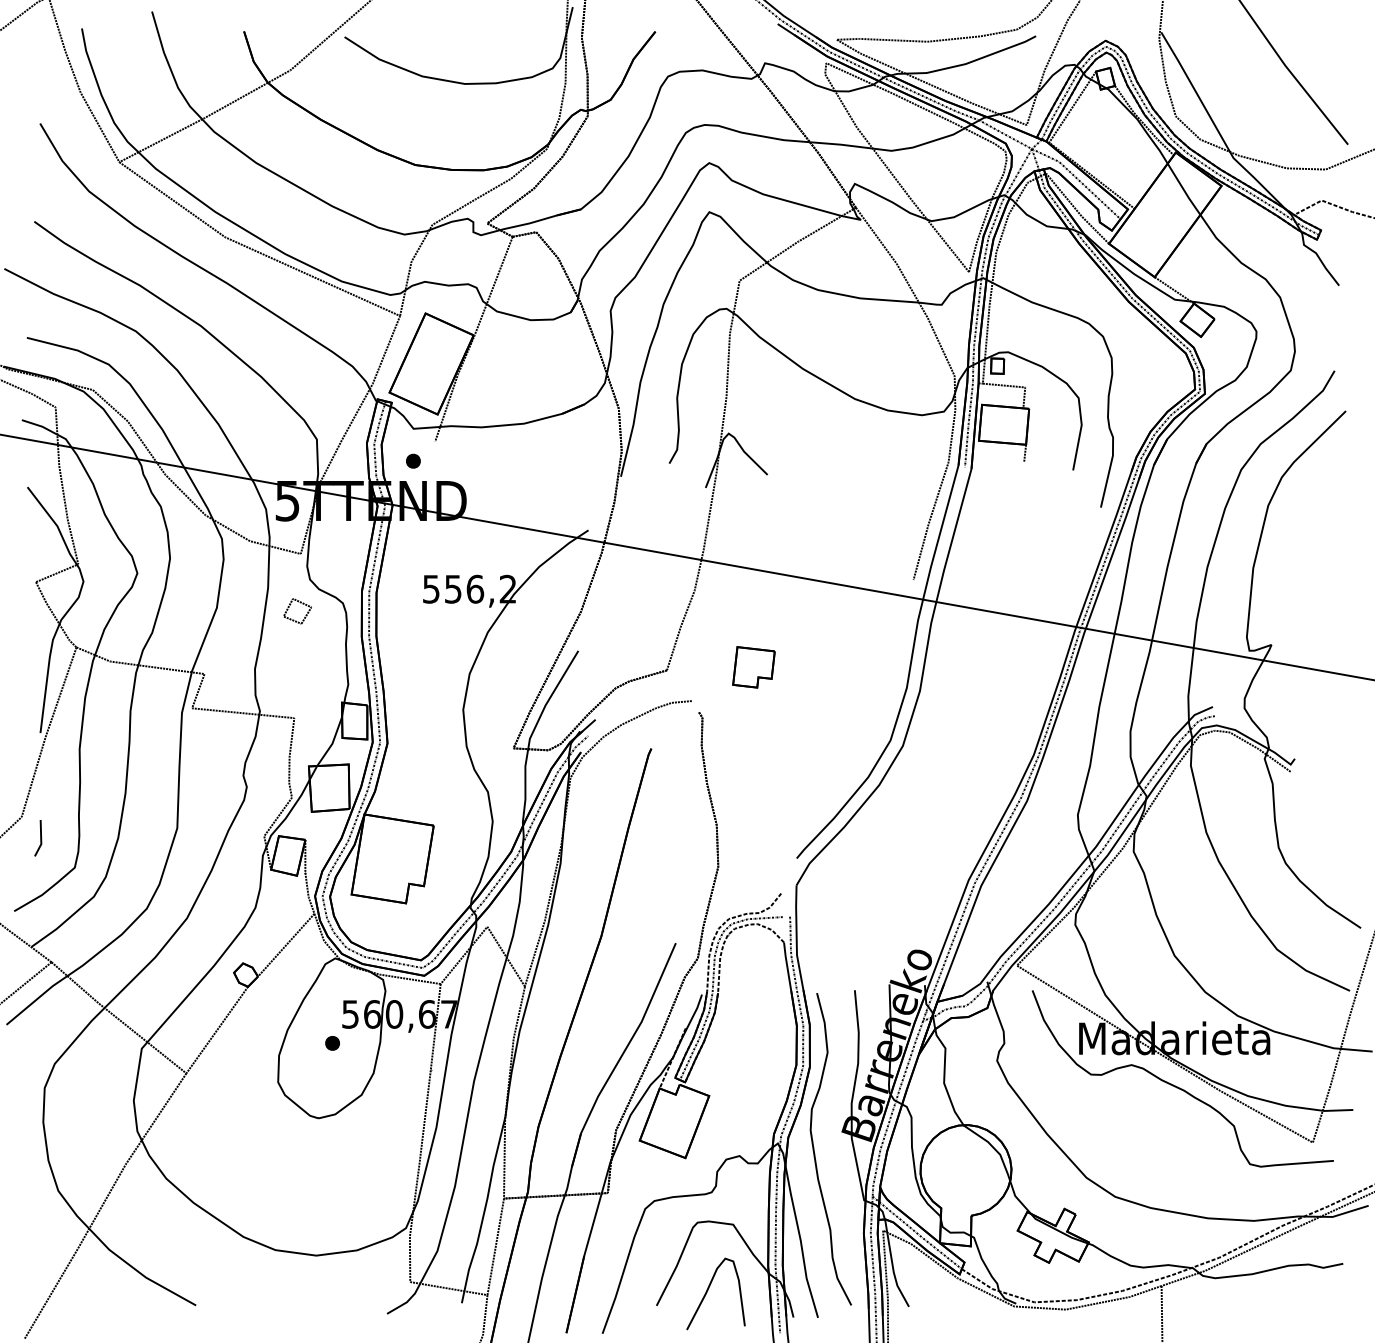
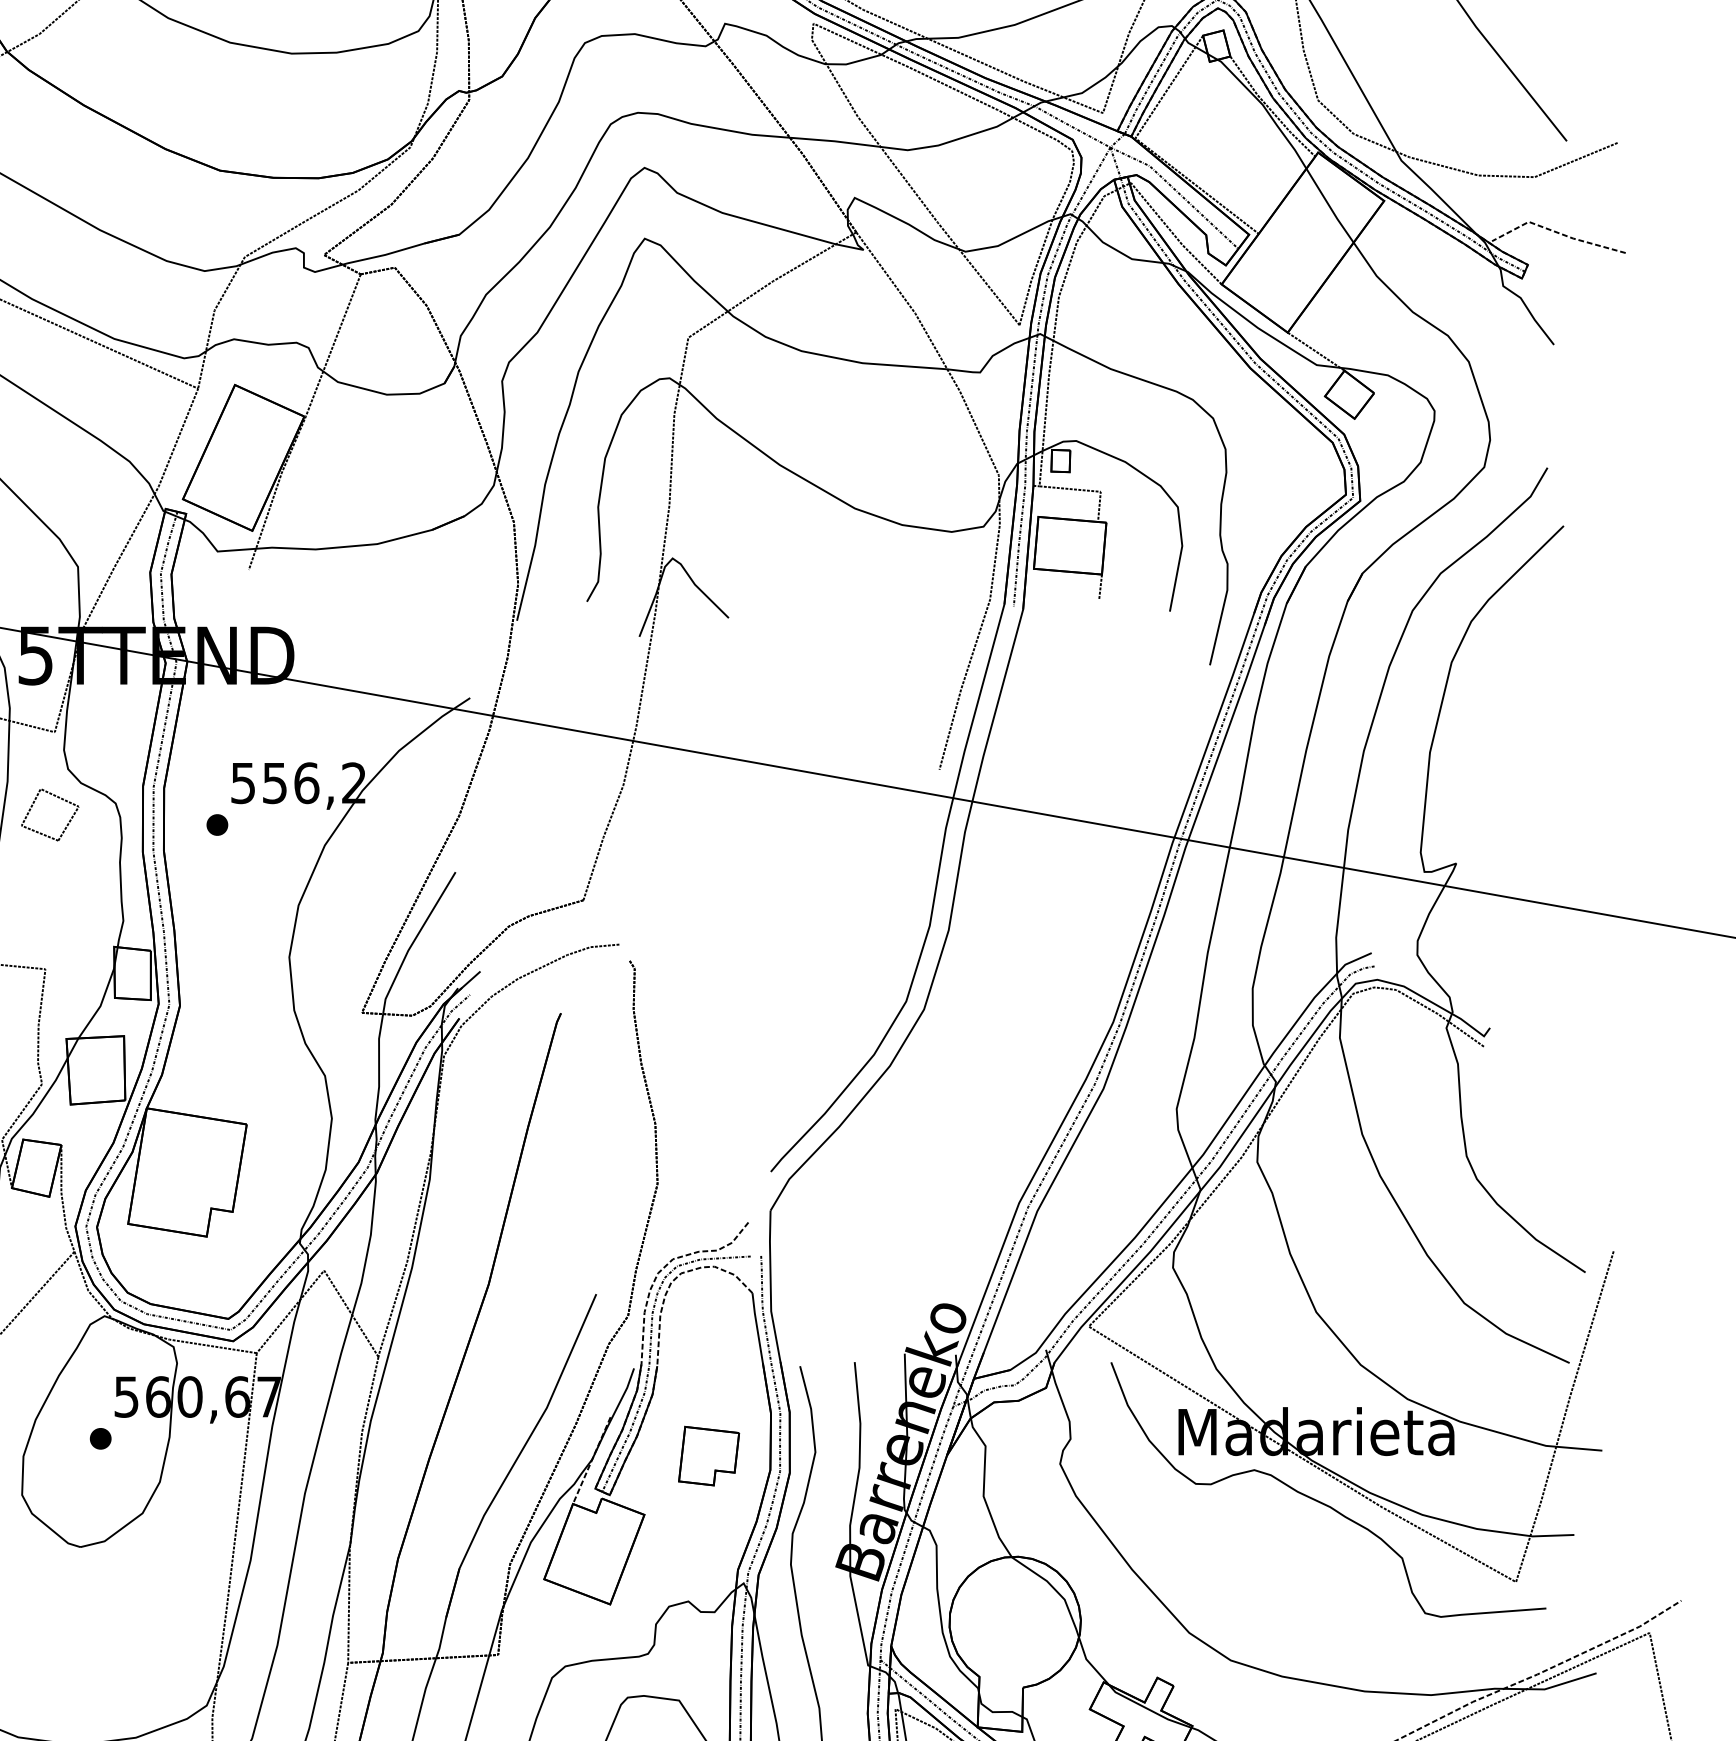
part: (413, 460) -> (217, 823), moved
part: (297, 611) -> (50, 815), size x1.43
part: (753, 667) -> (708, 1456), moved

